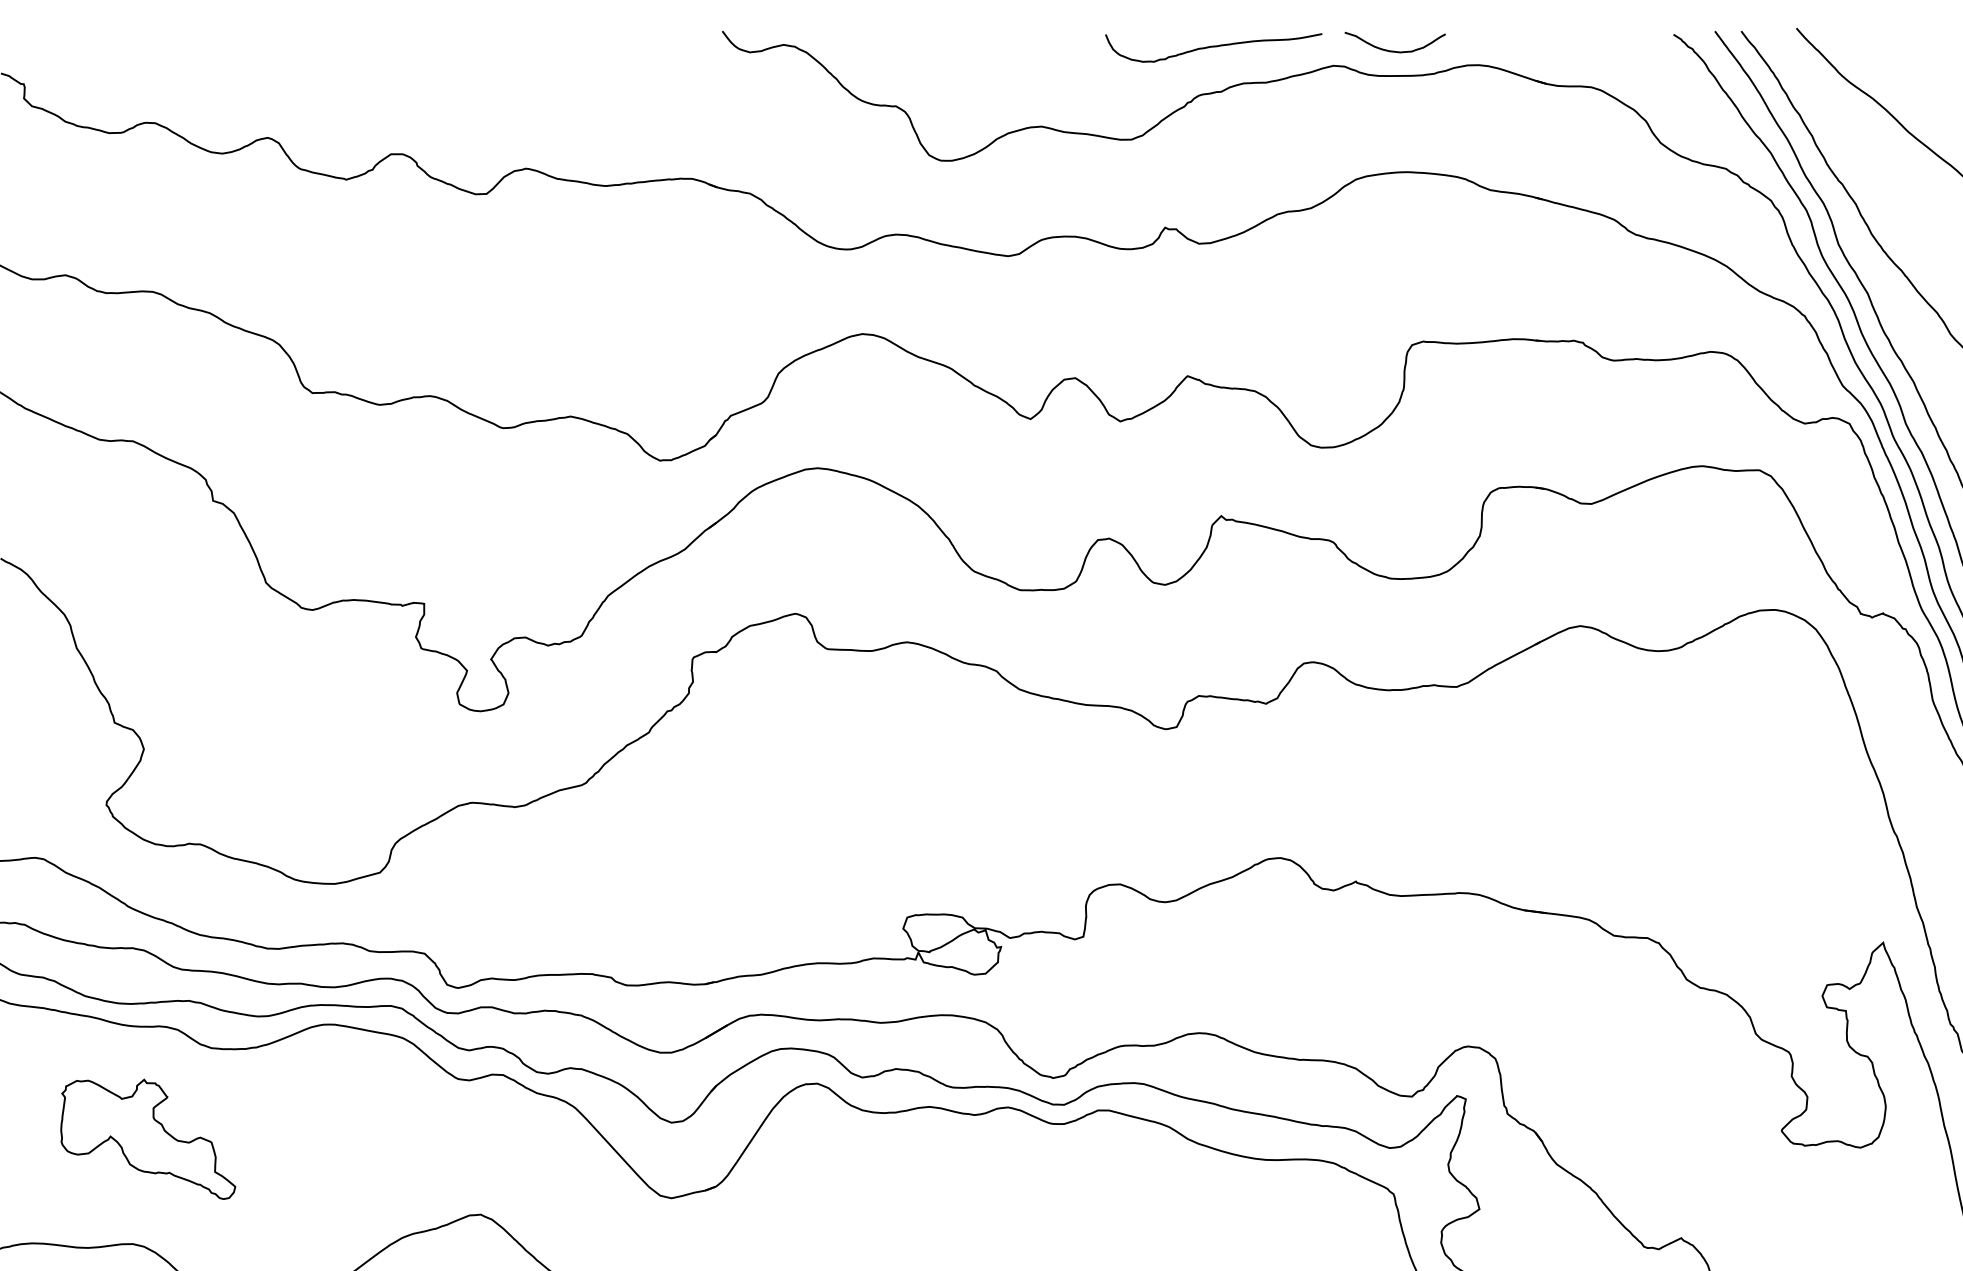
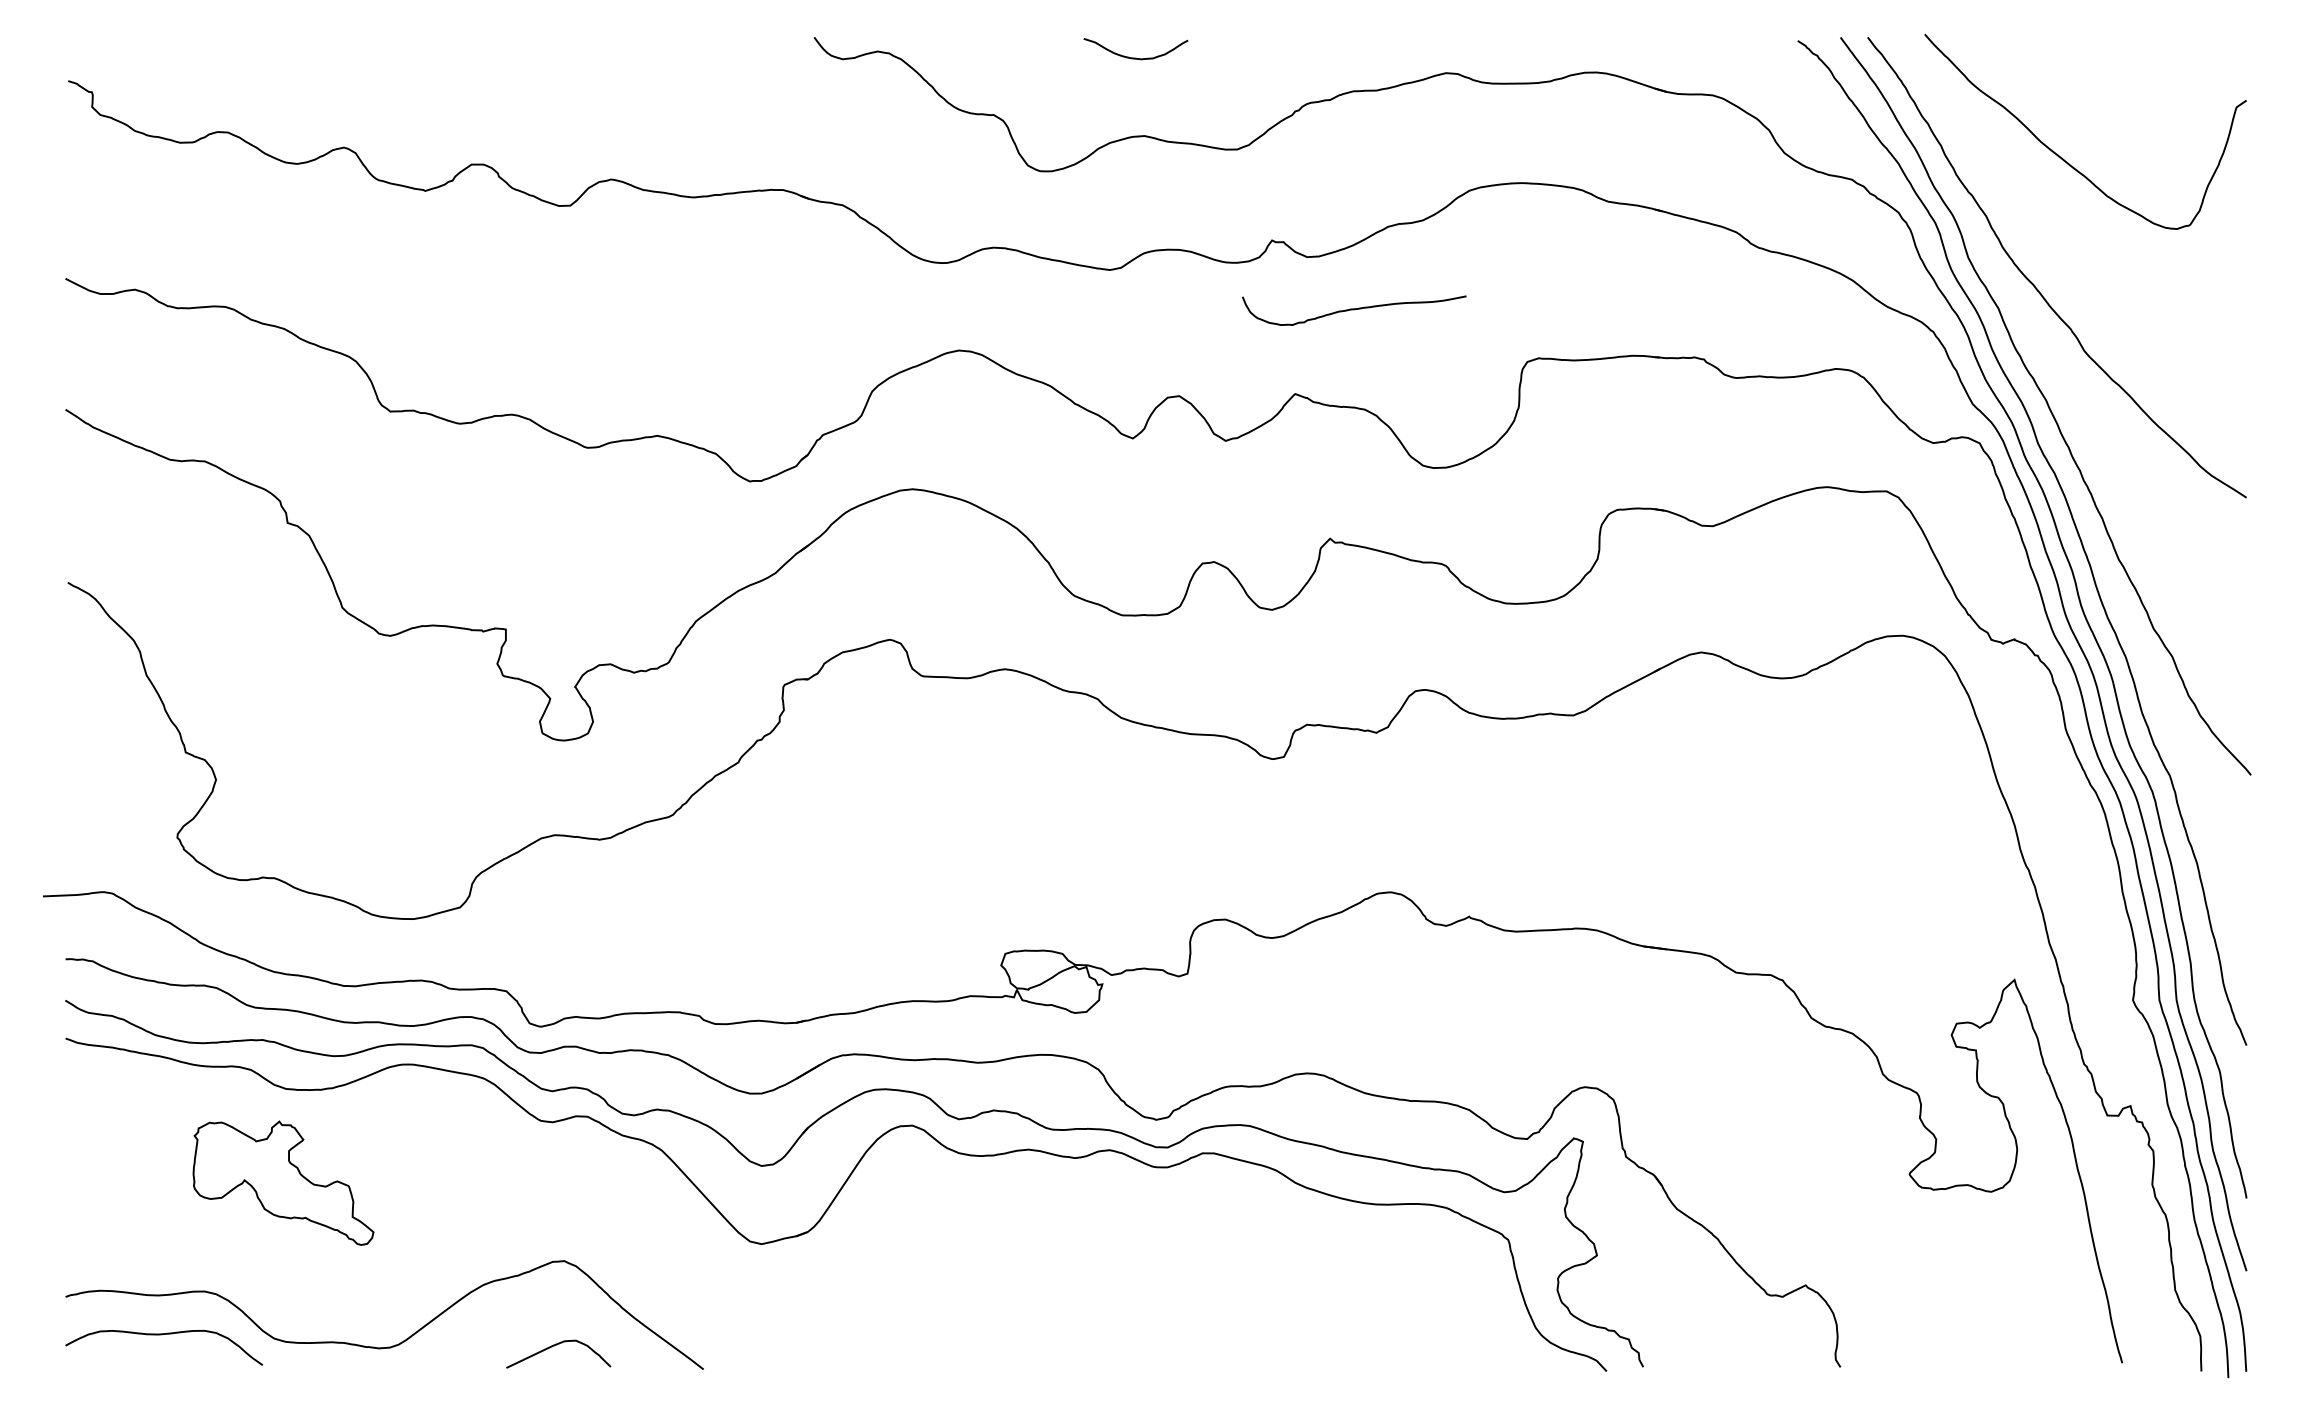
curve: (1213, 47) -> (1354, 310), moved
curve: (1394, 50) -> (1135, 57), moved
part: (148, 1138) -> (283, 1182), moved

